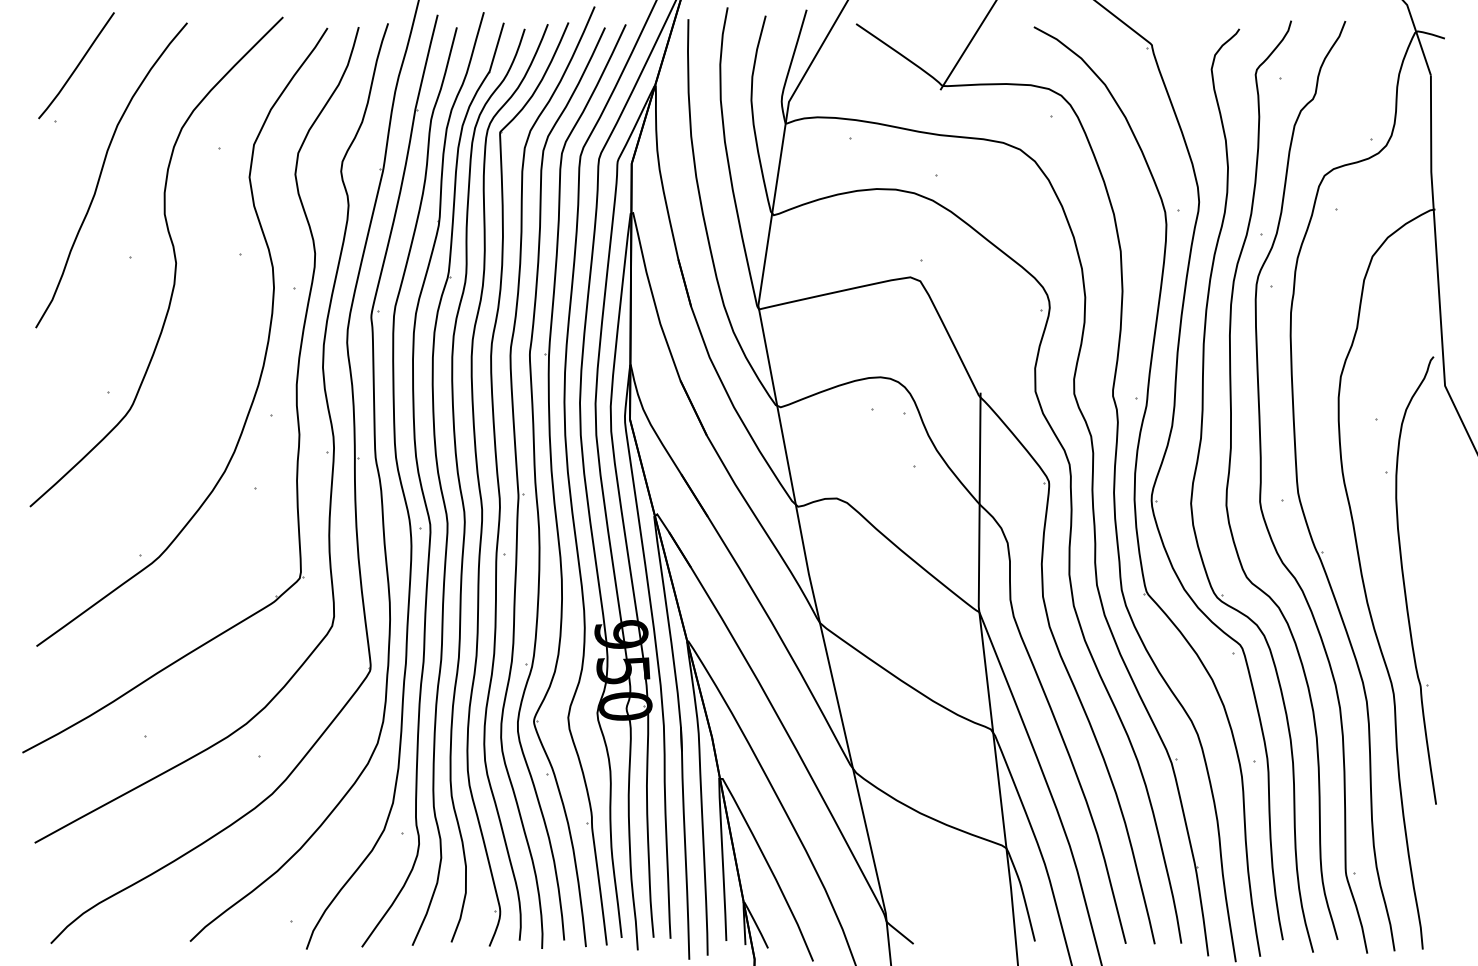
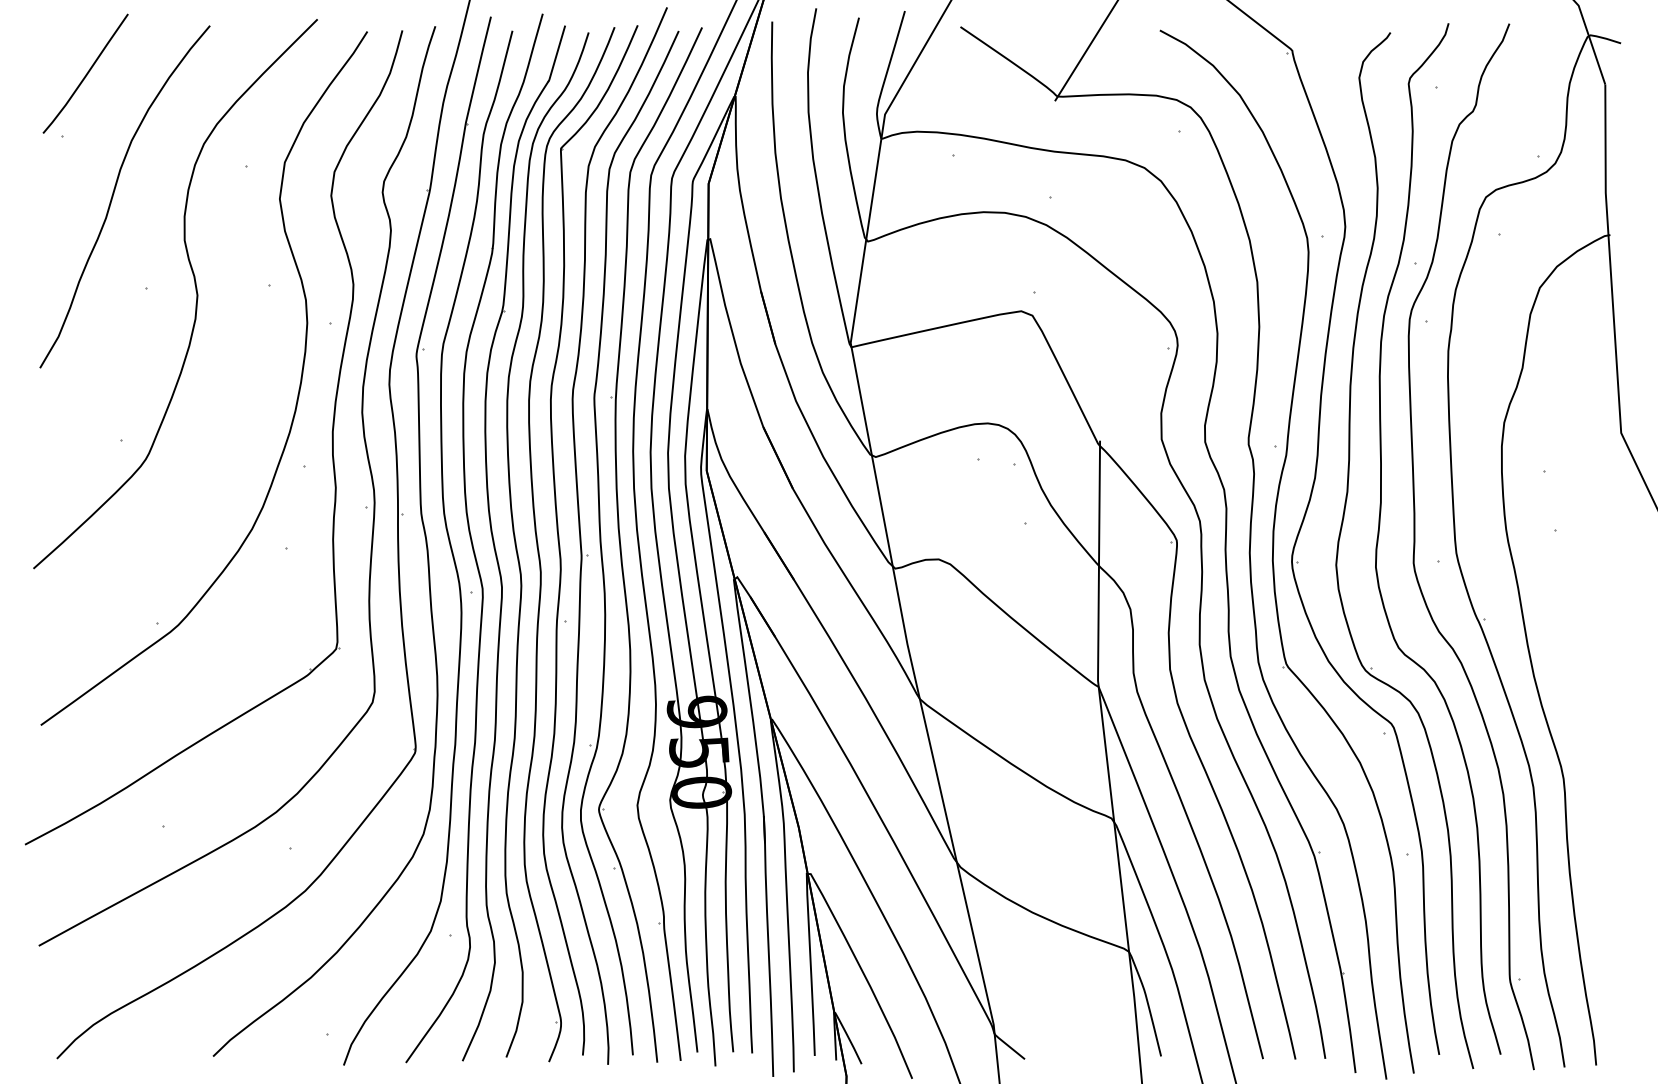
part: (1404, 580) -> (1575, 651), removed

